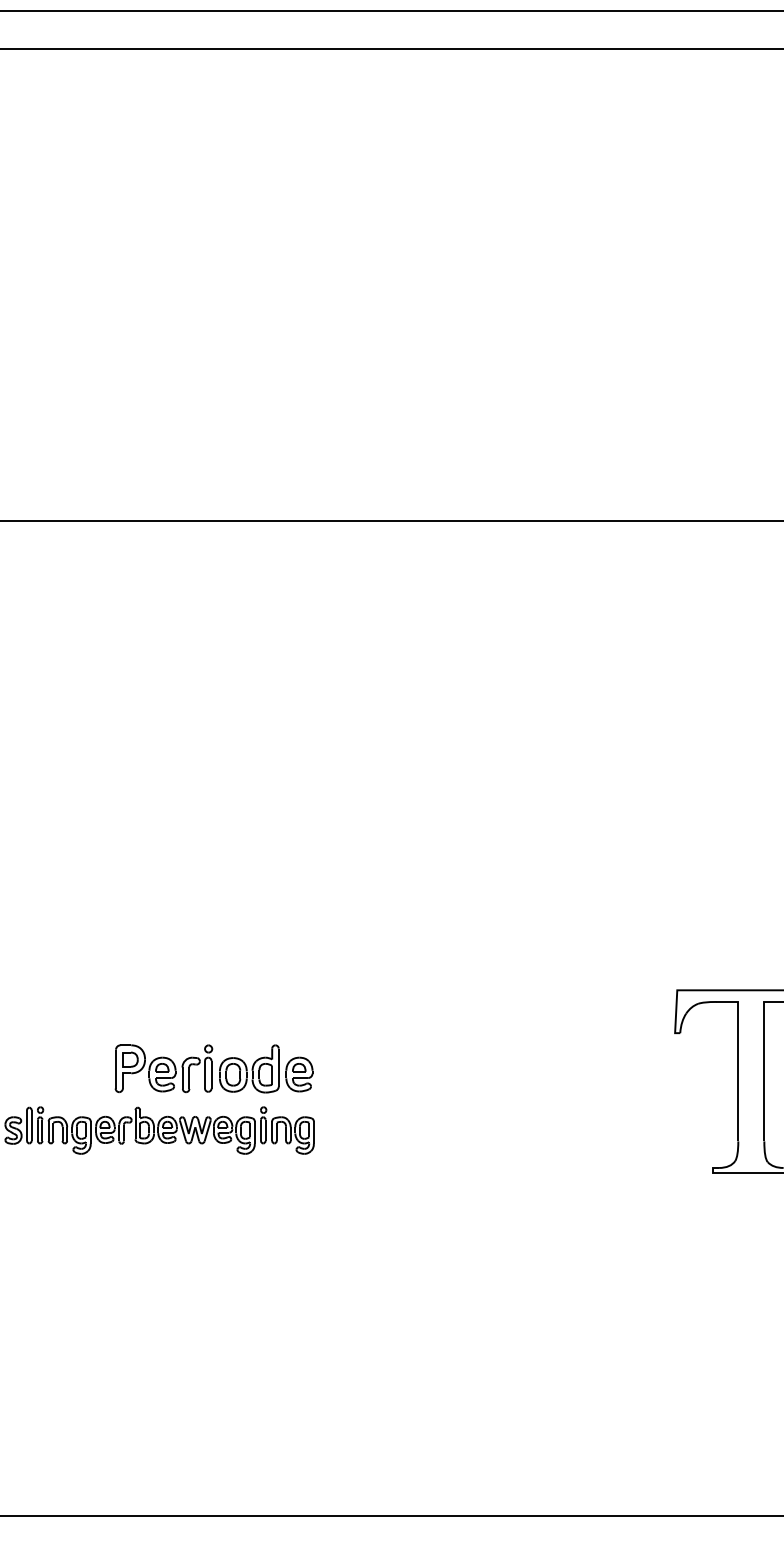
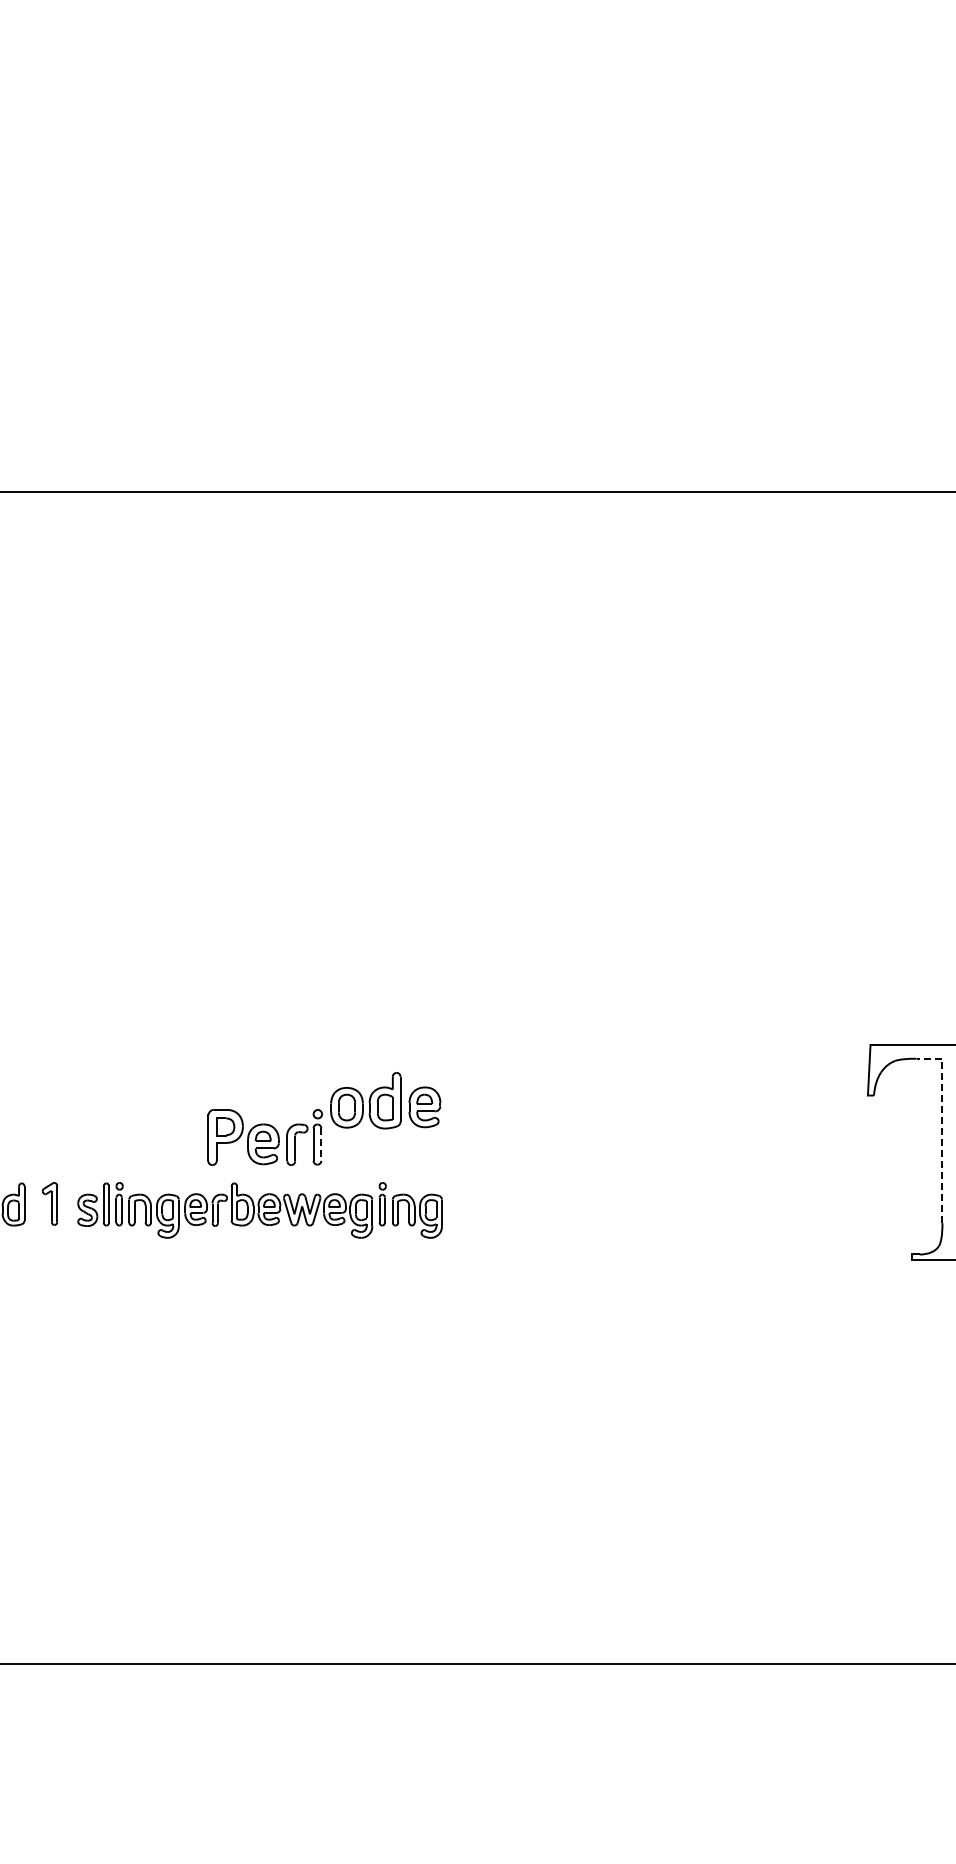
line: (738, 1060) -> (942, 1127), solid -> dashed
part: (265, 1068) -> (385, 1100), moved
line: (211, 1075) -> (321, 1145), solid -> dashed

